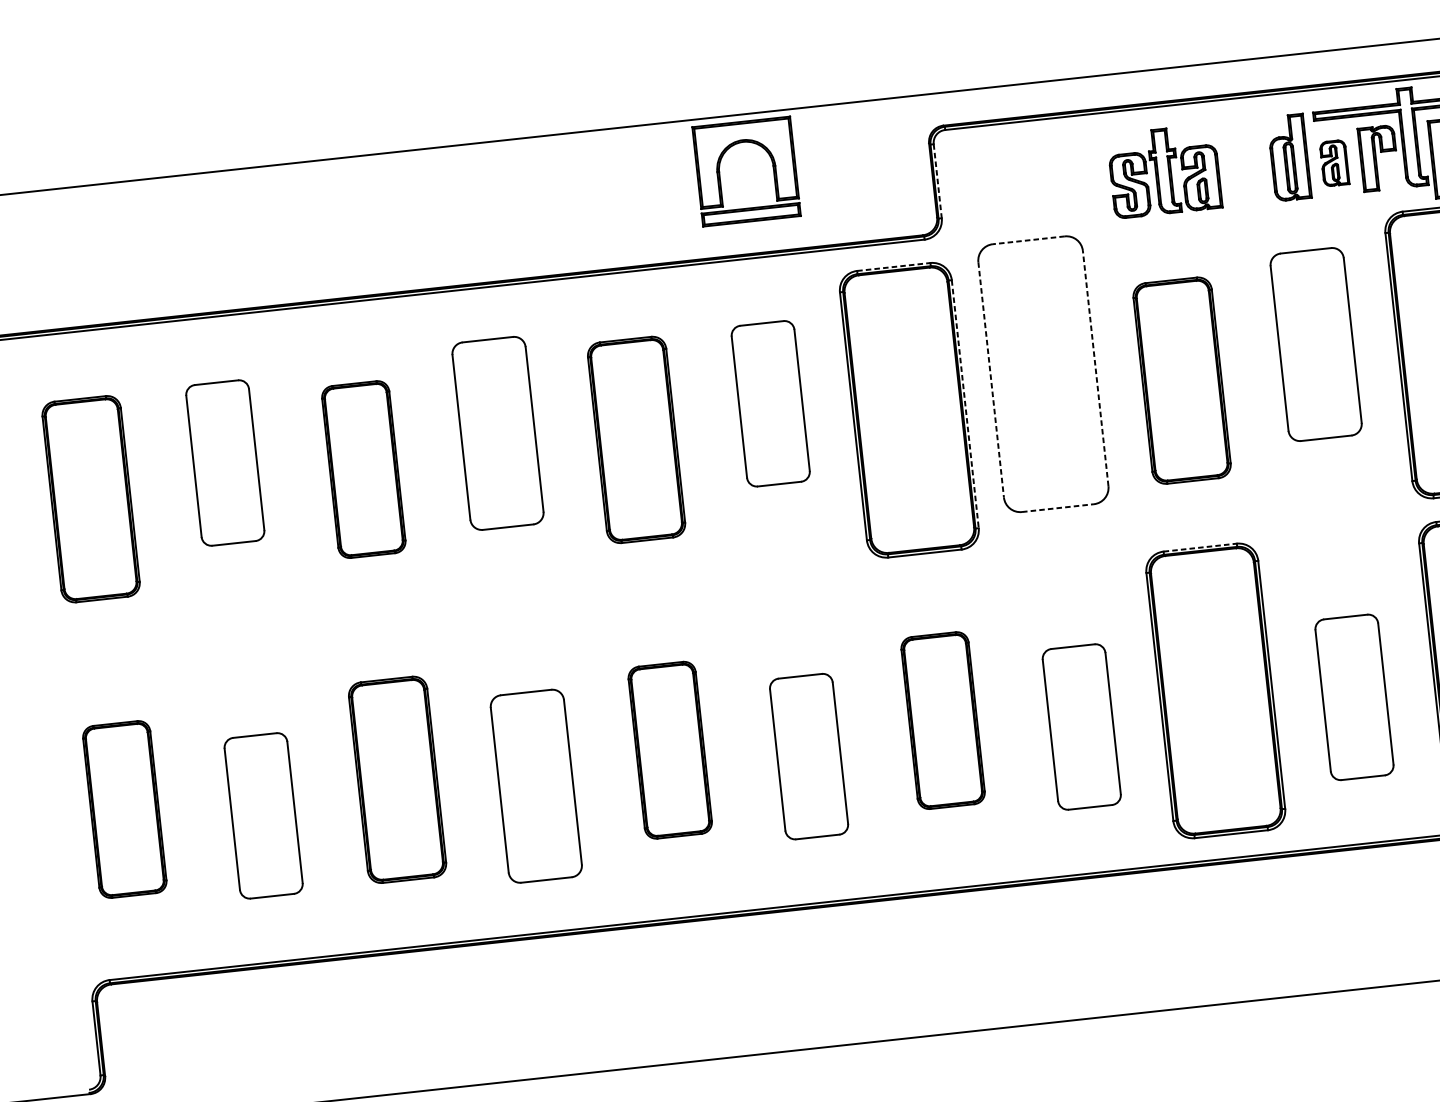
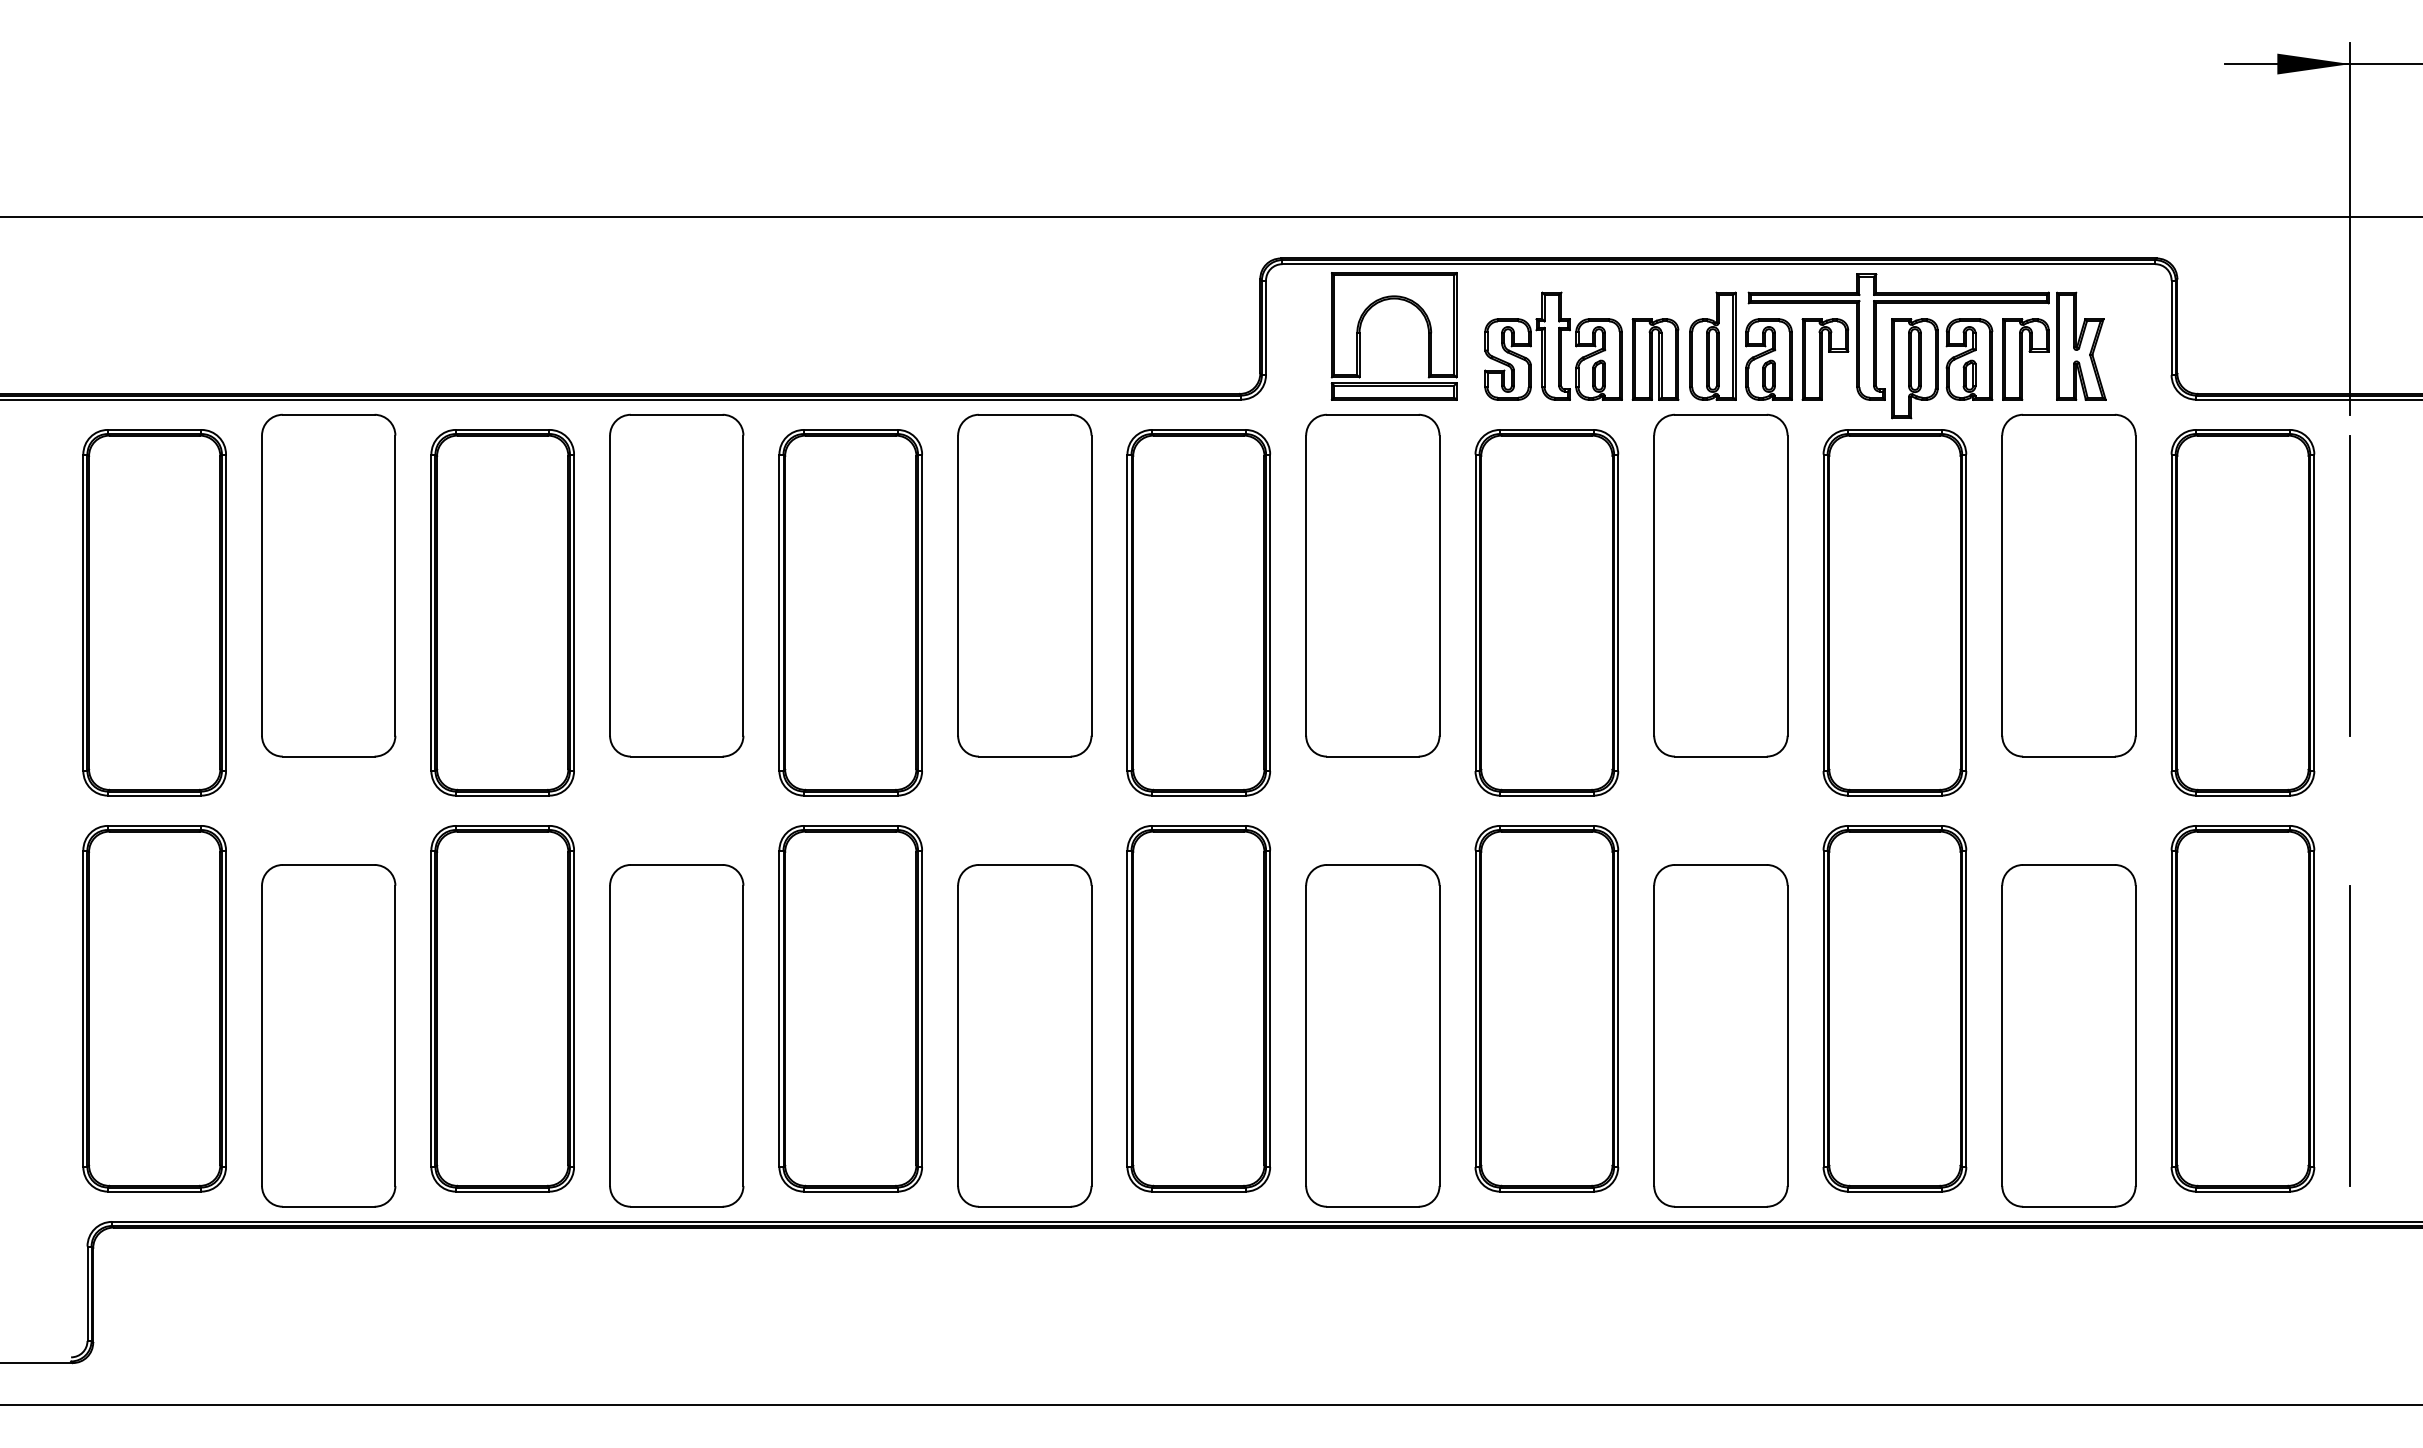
part: (1334, 163) -> (1768, 359), size x1.43
part: (1245, 172) -> (1655, 359), added
part: (720, 174) -> (1360, 336), moved
line: (938, 181) -> (1266, 328), dashed -> solid
line: (1028, 240) -> (1372, 414), dashed -> solid
line: (893, 266) -> (1198, 429), dashed -> solid
part: (1315, 344) -> (1720, 585), size x1.43
line: (1095, 368) -> (1439, 585), dashed -> solid
line: (991, 380) -> (1306, 586), dashed -> solid
part: (1181, 380) -> (1546, 612), size x1.43
part: (770, 403) -> (1024, 585), size x1.67
line: (965, 404) -> (1270, 613), dashed -> solid
part: (497, 433) -> (676, 585), size x1.43
part: (636, 439) -> (850, 612), size x1.43
part: (225, 462) -> (328, 585), size x1.67
part: (363, 469) -> (502, 612), size x1.67
part: (91, 498) -> (154, 612), size x1.43
line: (1057, 508) -> (1372, 756), dashed -> solid
line: (1199, 547) -> (1546, 825), dashed -> solid
part: (1354, 697) -> (1720, 1035), size x1.67
part: (942, 720) -> (1198, 1008), size x1.67
part: (1081, 726) -> (1372, 1035), size x1.67
part: (670, 750) -> (850, 1008), size x1.67
part: (808, 756) -> (1024, 1035), size x1.67
part: (397, 779) -> (502, 1008), size x1.43
part: (536, 785) -> (676, 1035), size x1.43
part: (124, 809) -> (154, 1008), size x1.67
part: (263, 815) -> (328, 1035), size x1.67

